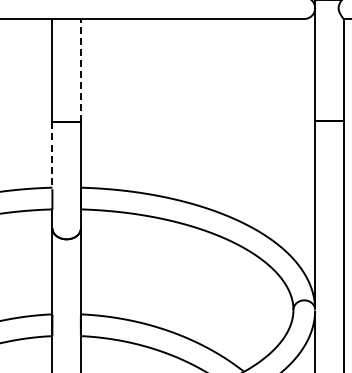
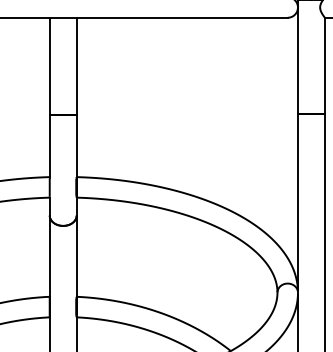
line: (80, 70) -> (76, 66), dashed -> solid
line: (52, 156) -> (49, 147), dashed -> solid

